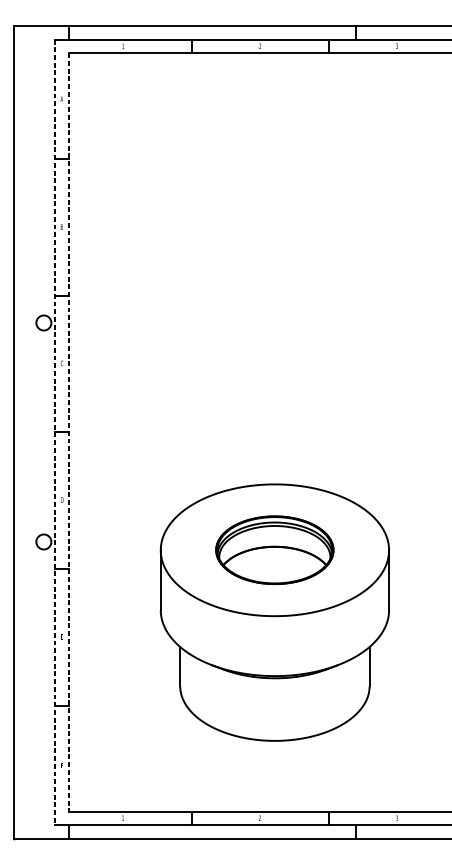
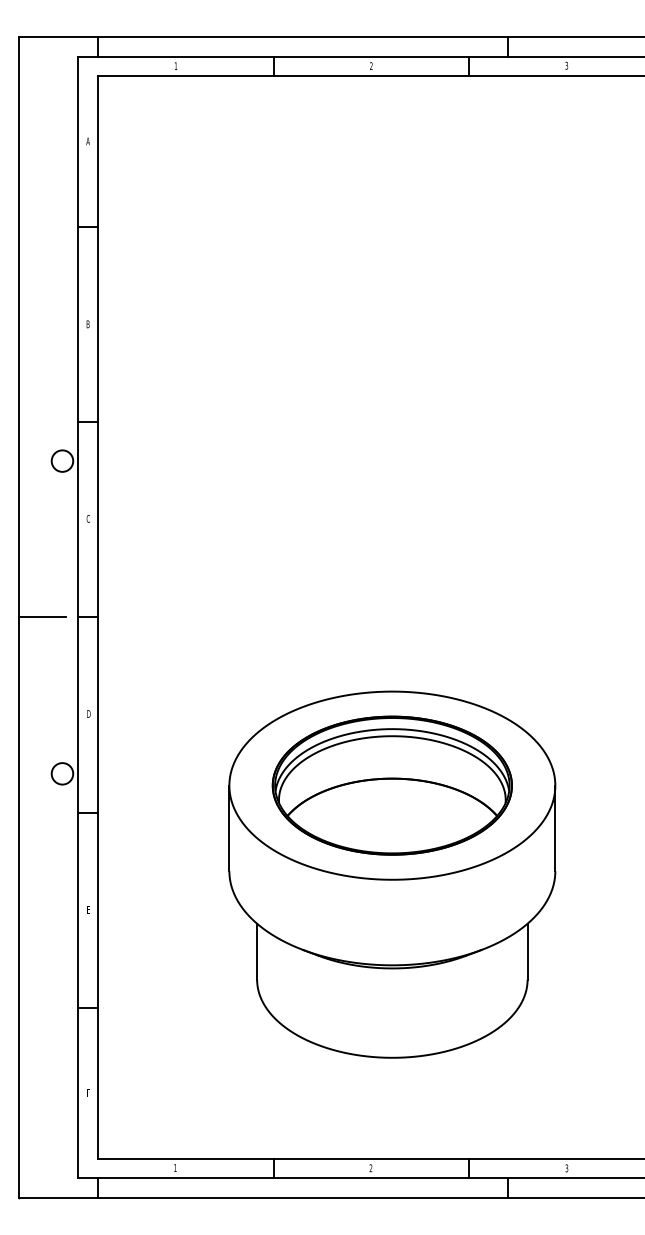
line: (29, 432) -> (42, 617), added
line: (55, 432) -> (78, 617), dashed -> solid
line: (68, 432) -> (97, 617), dashed -> solid
part: (274, 550) -> (391, 785), size x1.43

